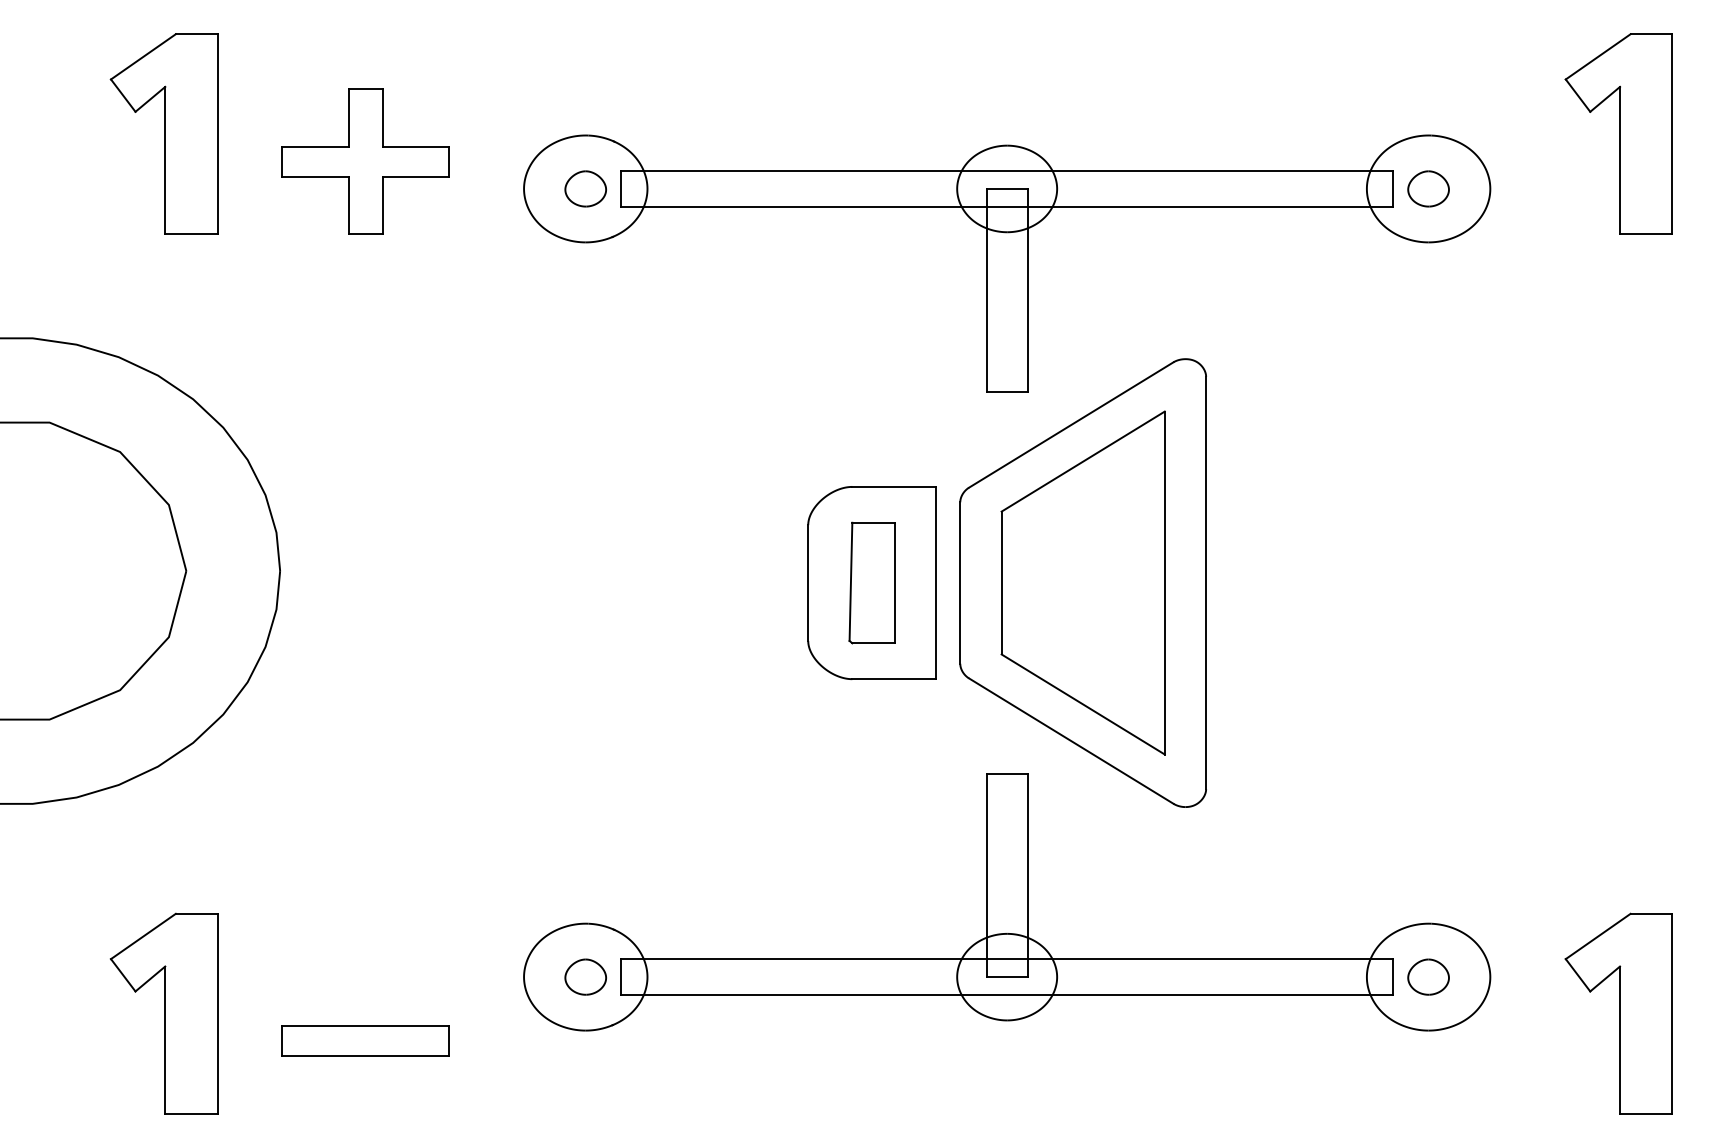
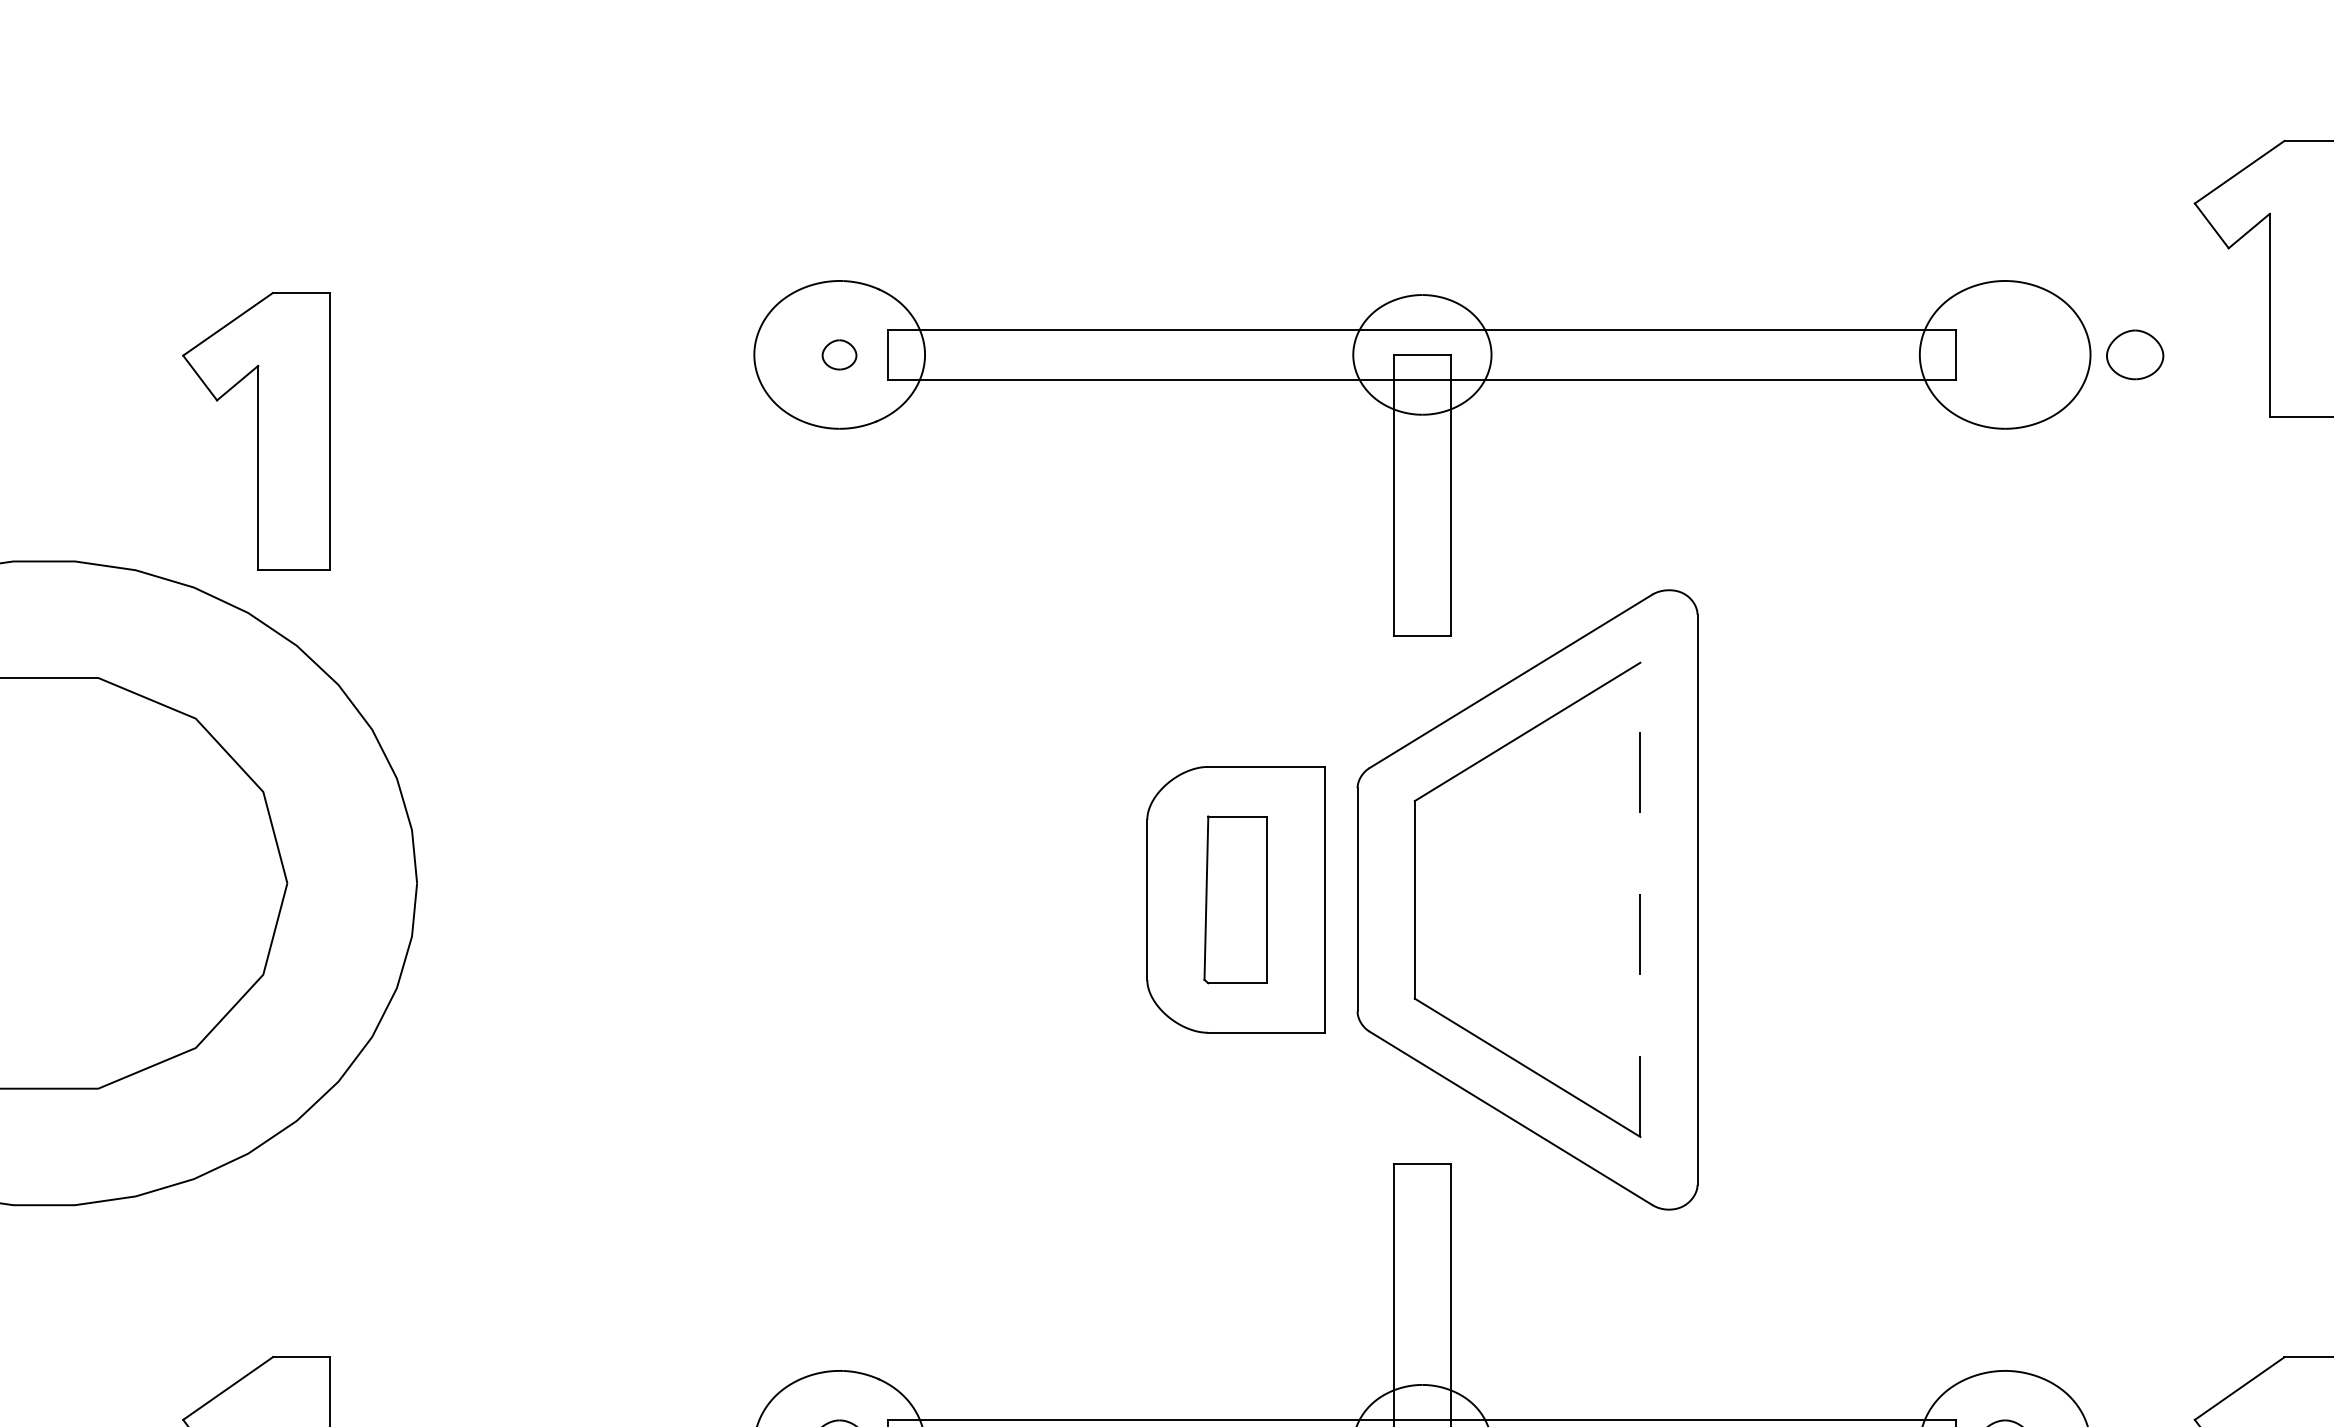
part: (163, 133) -> (255, 430), moved
part: (365, 161) -> (535, 316), removed
part: (585, 188) -> (839, 354), size x0.6
part: (1428, 188) -> (2135, 354), moved
line: (1164, 582) -> (1639, 899), solid -> dashed

